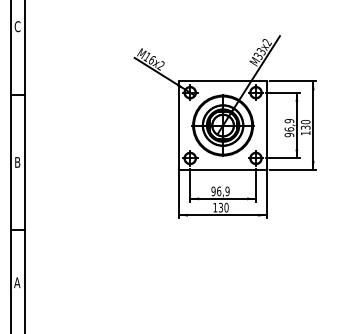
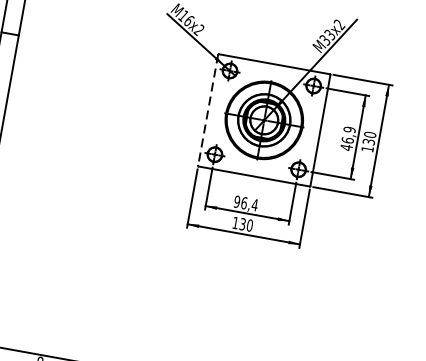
line: (178, 125) -> (207, 110), solid -> dashed
text: (289, 134) -> (346, 146), 96,9 -> 46,9
text: (227, 191) -> (254, 205), 96,9 -> 96,4

